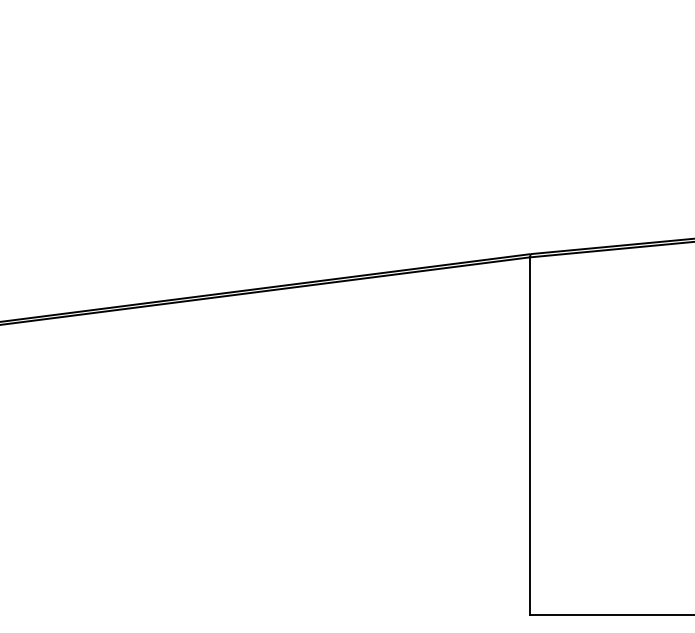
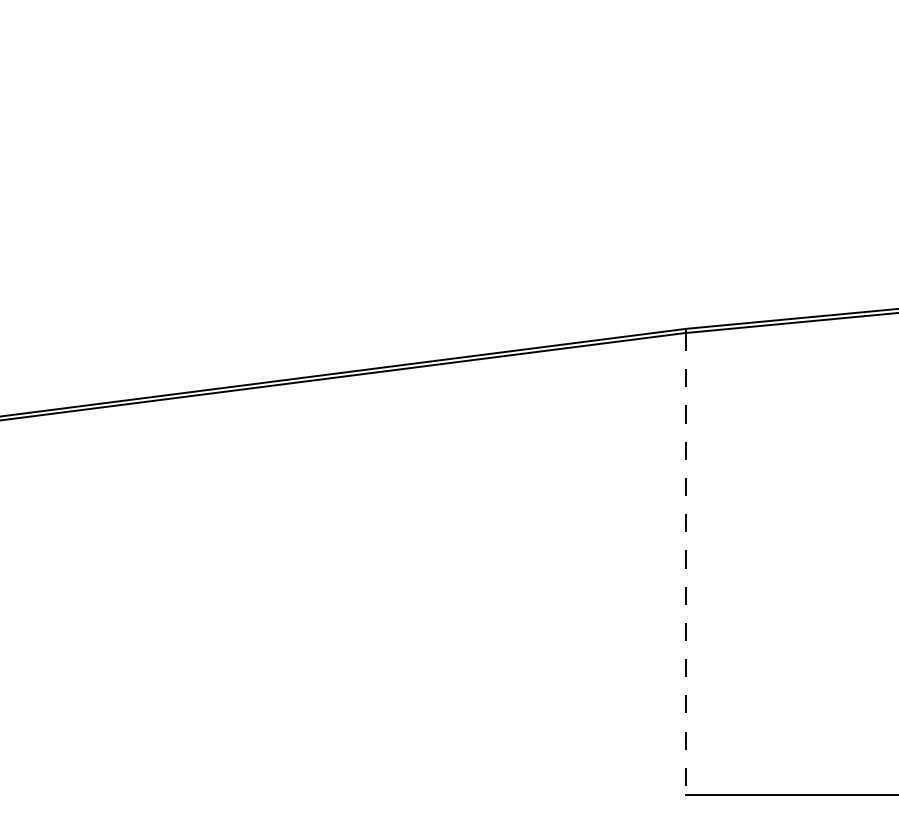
line: (530, 436) -> (686, 564), solid -> dashed

